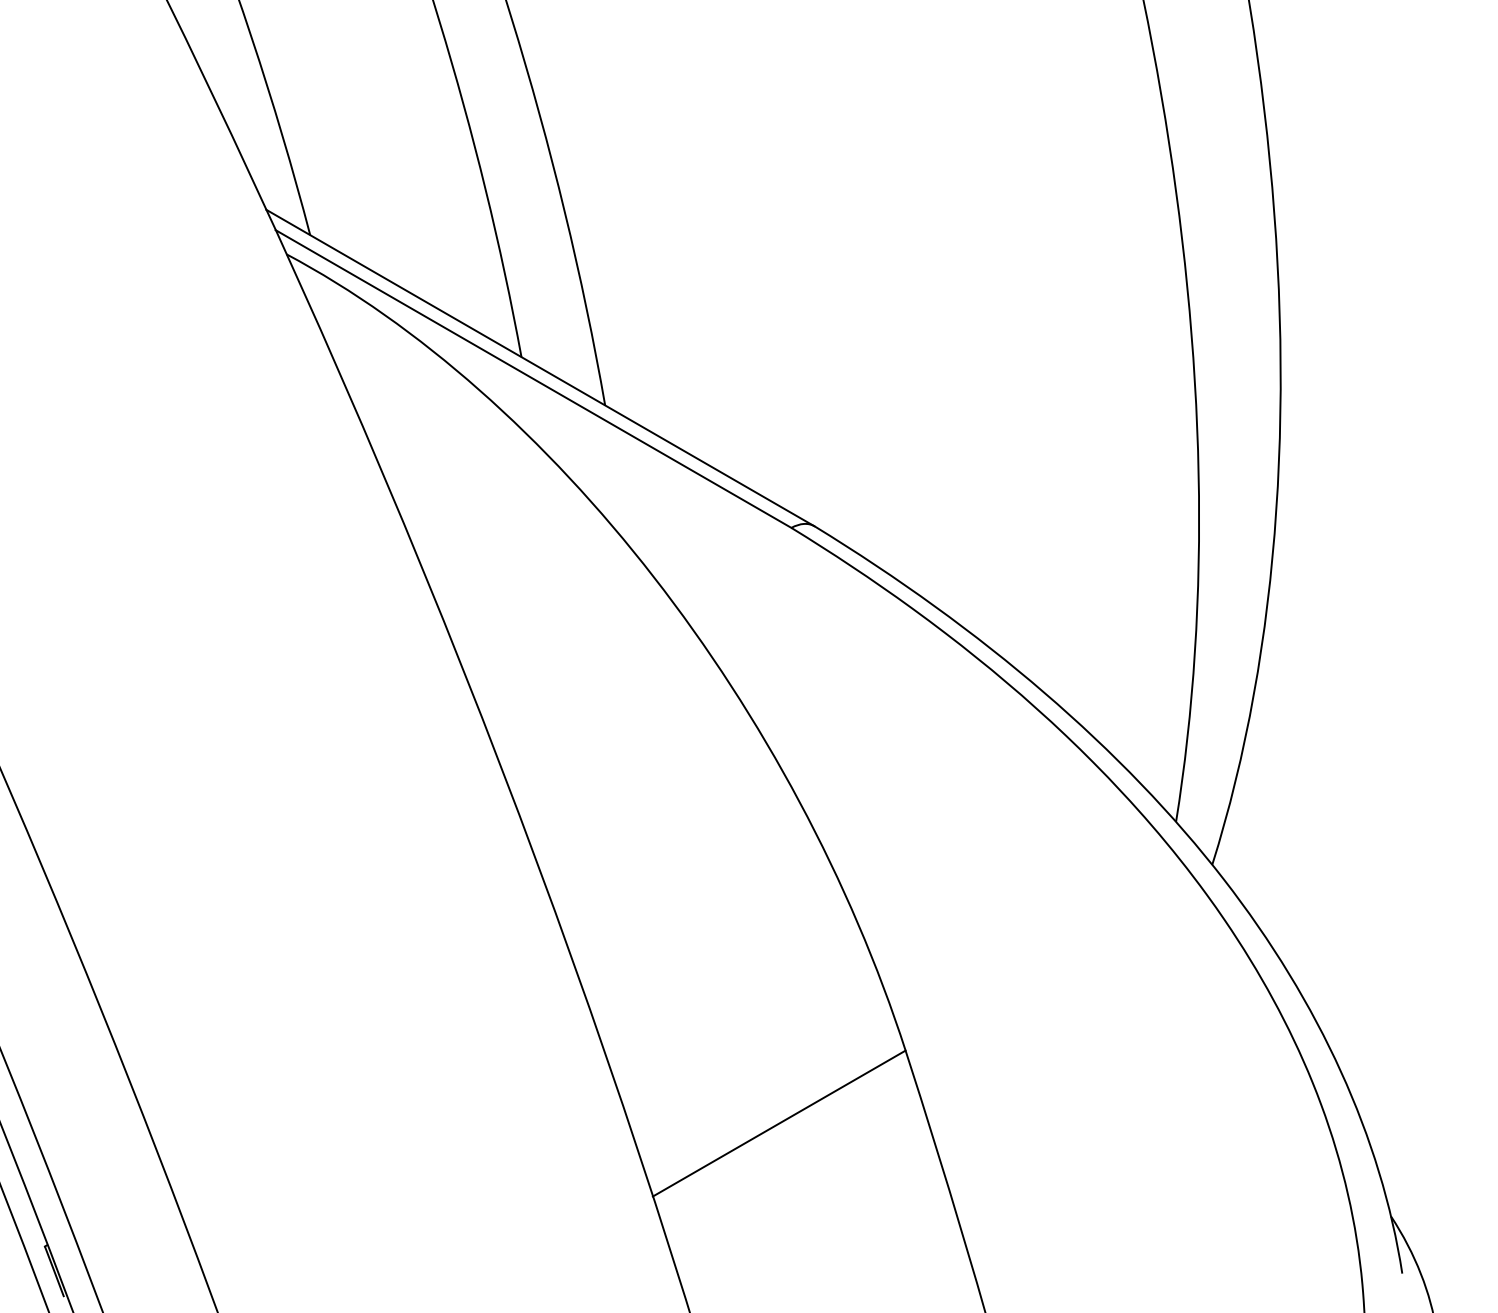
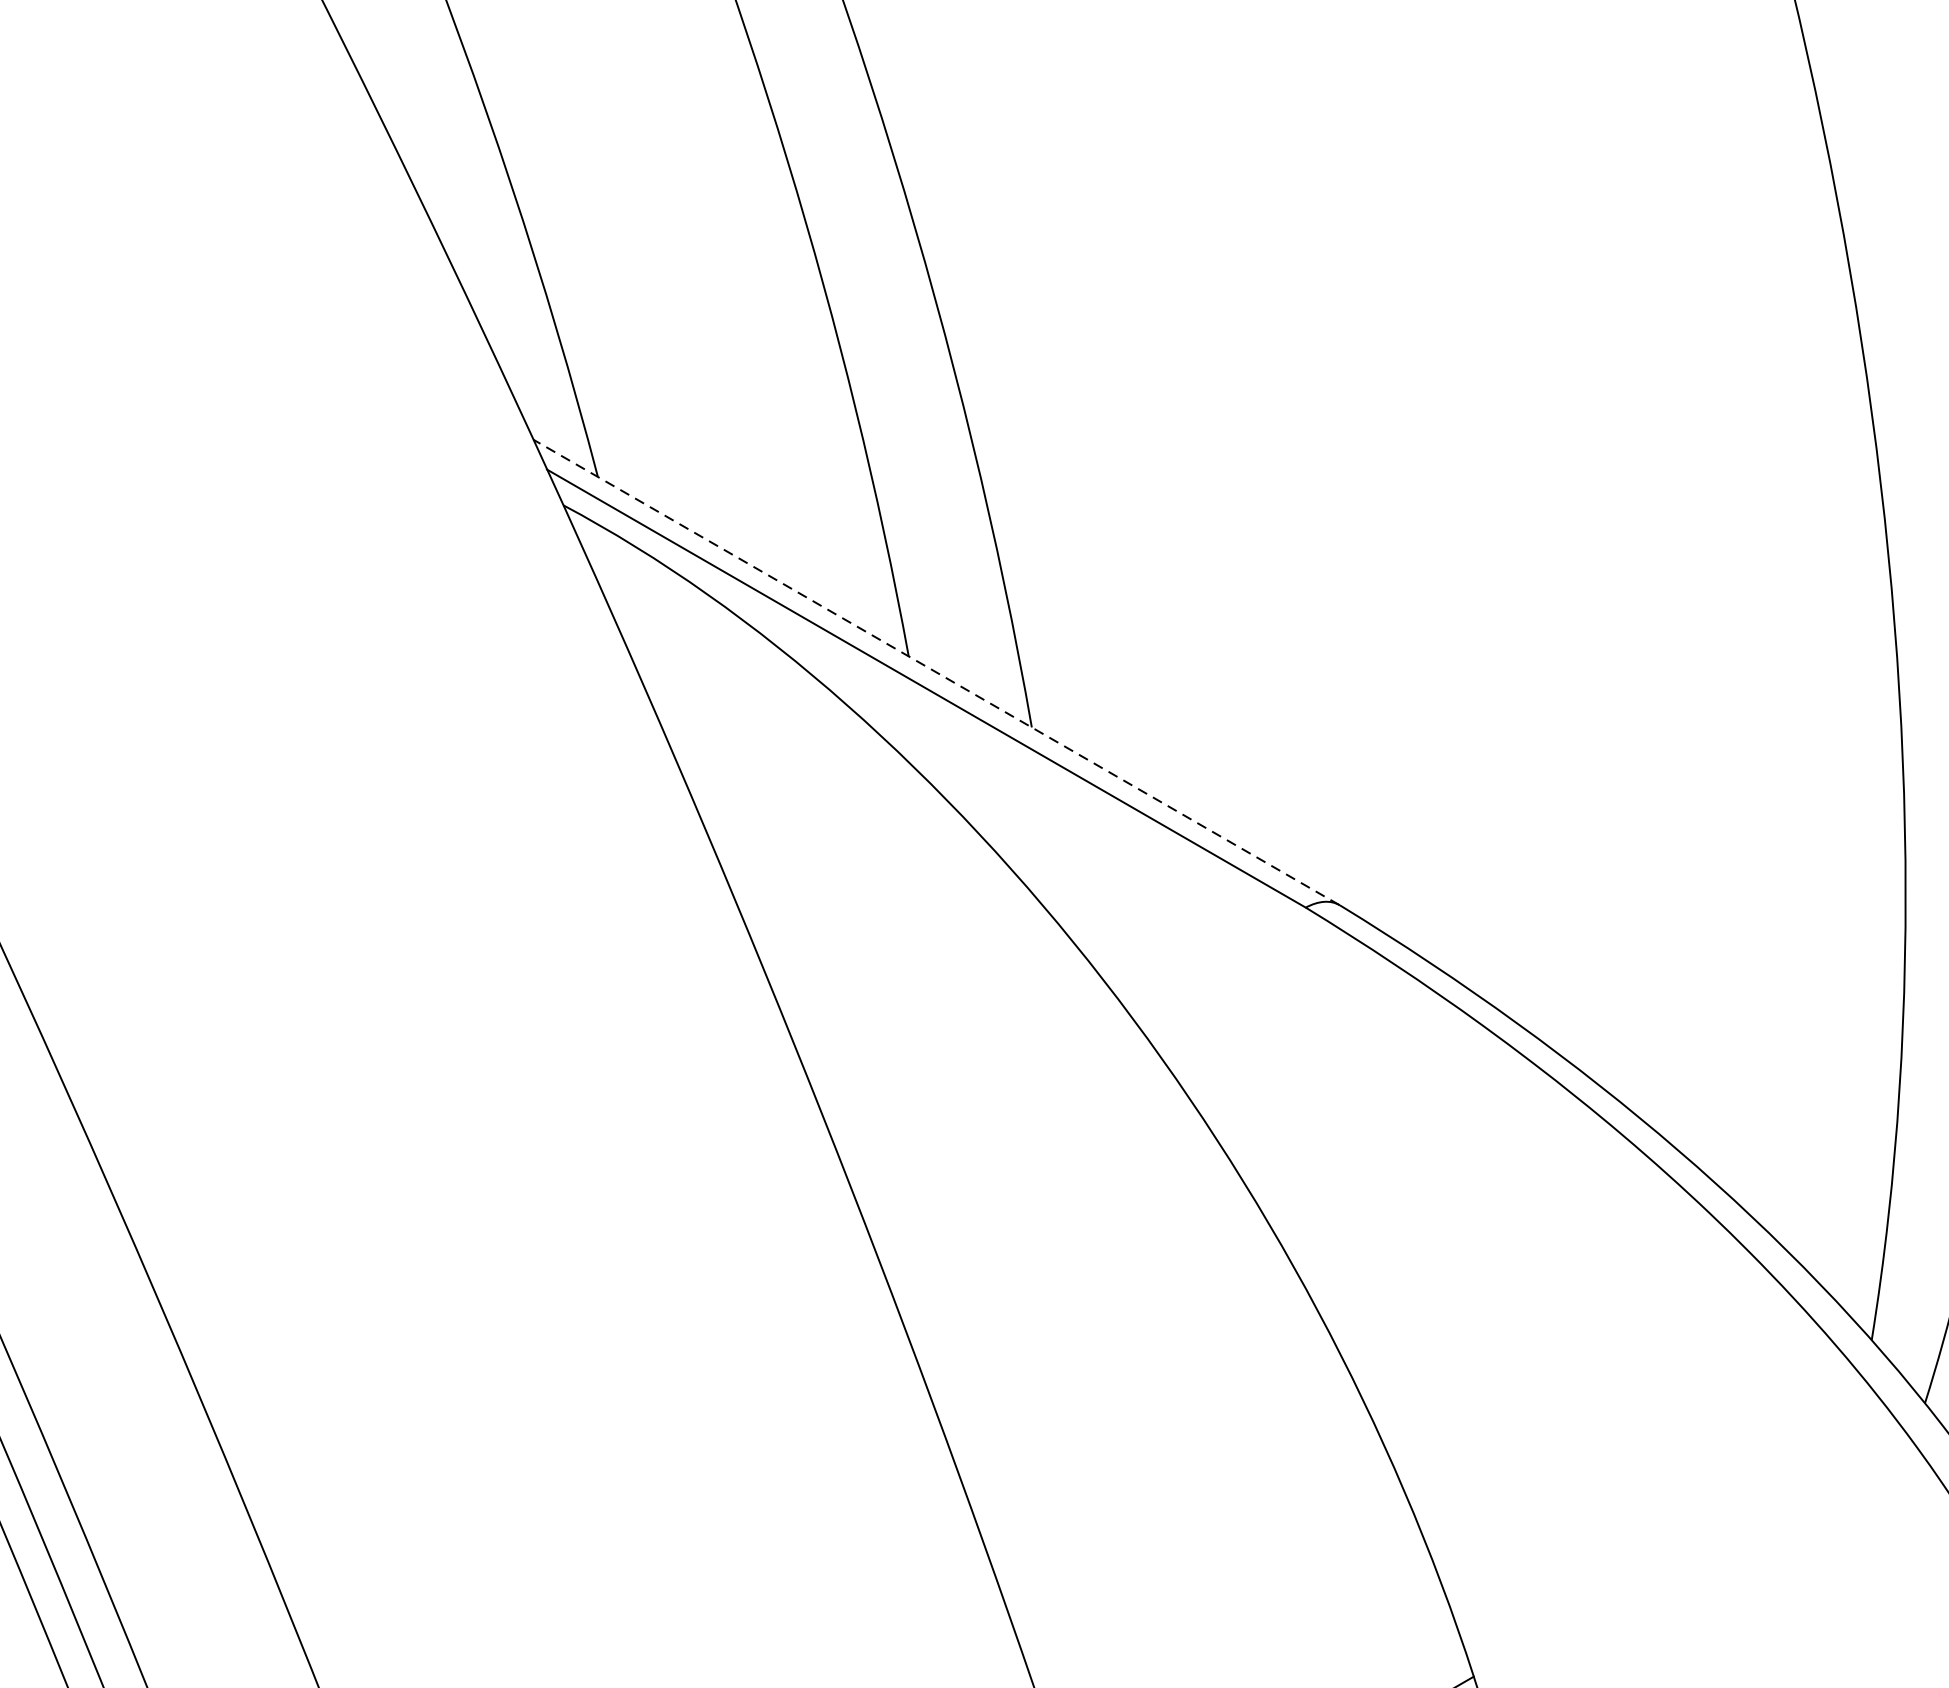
line: (539, 367) -> (935, 671), solid -> dashed

